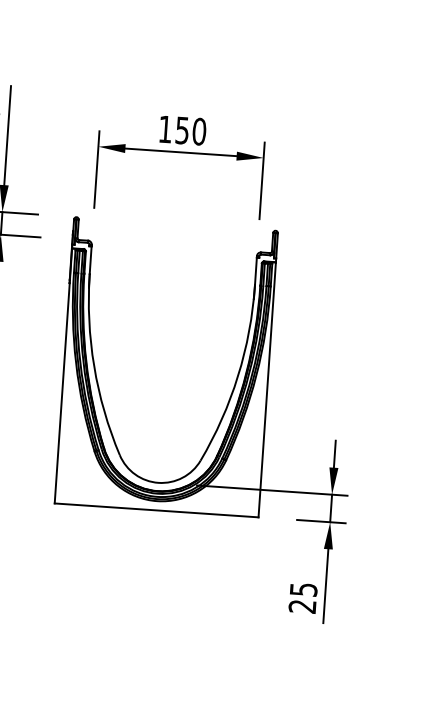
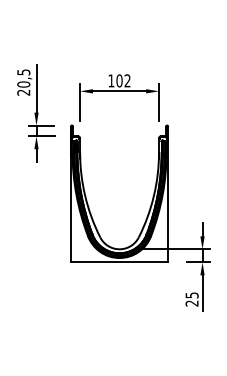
text: (190, 130) -> (123, 80), 150 -> 102

